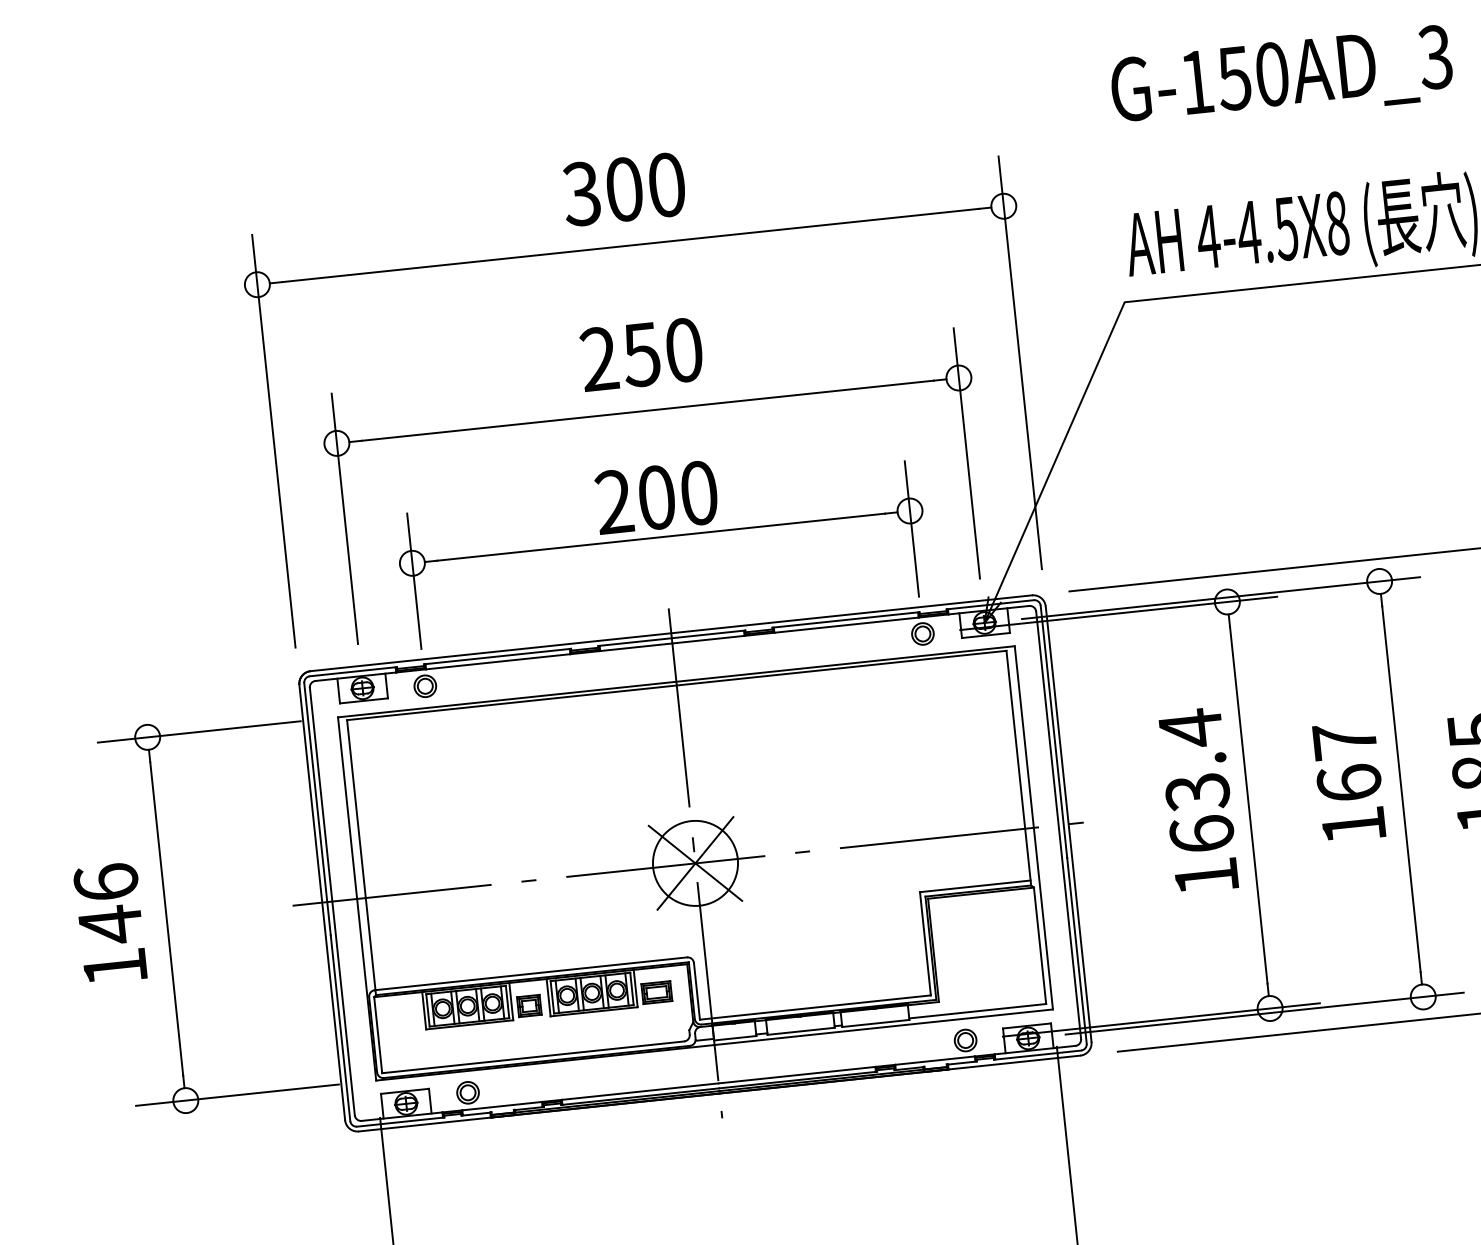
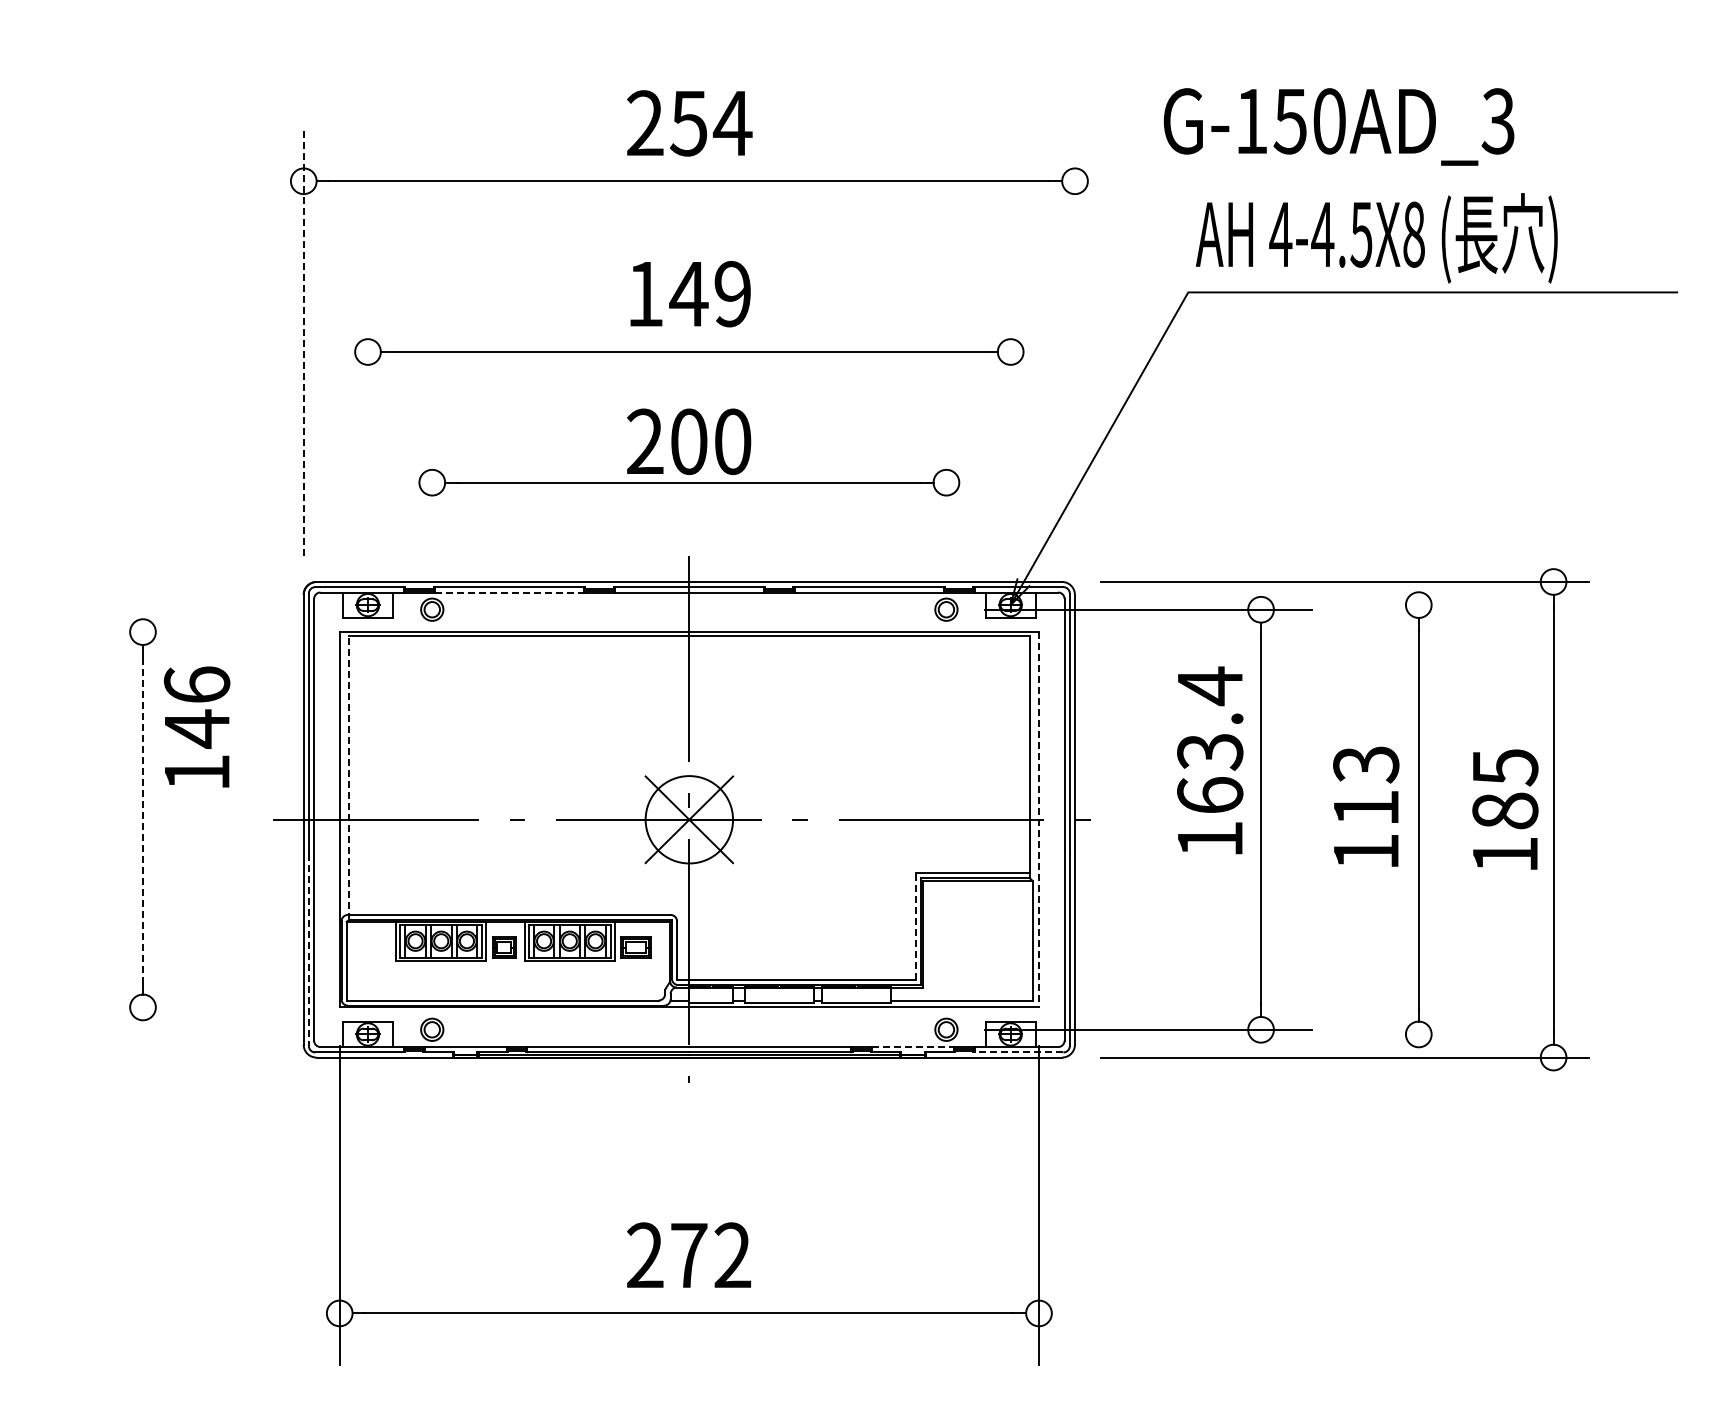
text: (1281, 78) -> (1338, 126), moved
text: (624, 189) -> (689, 123), 300 -> 254
text: (642, 355) -> (689, 294), 250 -> 149
line: (1020, 362) -> (1075, 342), removed
line: (273, 440) -> (303, 342), solid -> dashed
line: (966, 453) -> (1010, 429), removed
line: (345, 518) -> (368, 429), removed
line: (911, 529) -> (946, 501), removed
line: (414, 581) -> (432, 501), removed
line: (1220, 598) -> (1254, 605), removed
line: (498, 661) -> (509, 592), solid -> dashed
line: (199, 732) -> (196, 632), removed
text: (1347, 761) -> (1366, 785), 167 -> 113
text: (1198, 800) -> (1210, 760), moved
line: (1033, 827) -> (1038, 819), solid -> dashed
line: (361, 857) -> (348, 777), solid -> dashed
line: (167, 918) -> (143, 819), solid -> dashed
text: (110, 922) -> (197, 726), moved
line: (925, 943) -> (915, 926), solid -> dashed
line: (1264, 1013) -> (1254, 1034), removed
line: (340, 1028) -> (308, 950), solid -> dashed
line: (1037, 1055) -> (1018, 1052), solid -> dashed
line: (935, 1060) -> (913, 1047), solid -> dashed
line: (237, 1095) -> (196, 1007), removed

